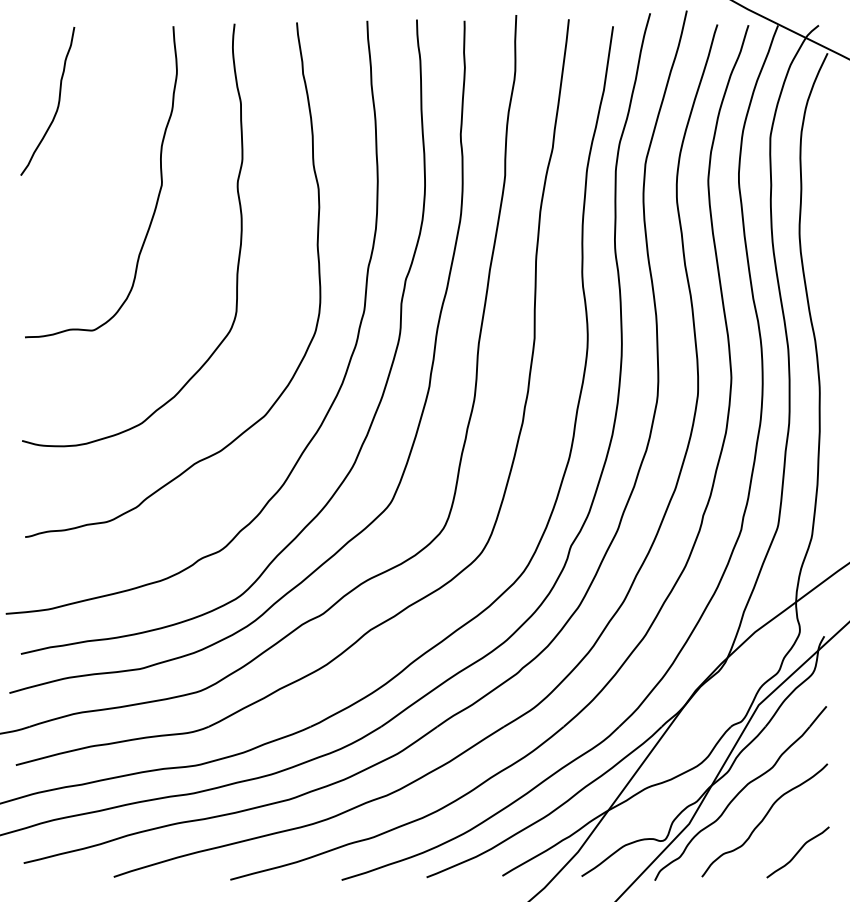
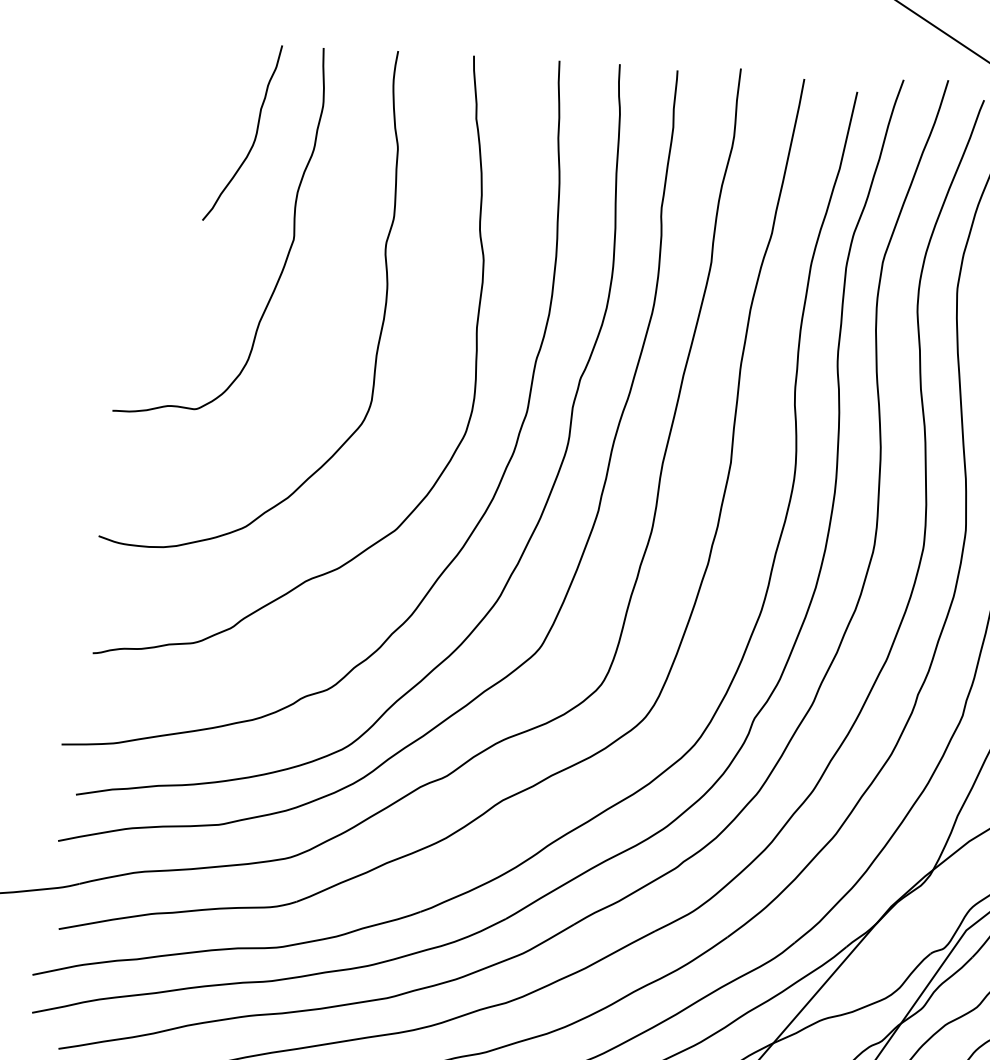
curve: (57, 104) -> (254, 137), moved

